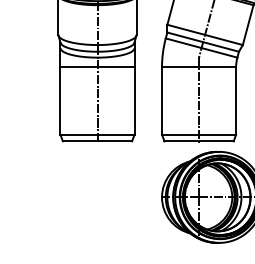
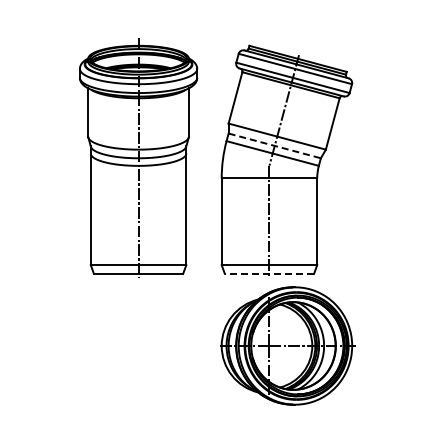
line: (202, 41) -> (274, 145), solid -> dashed
line: (97, 67) -> (138, 178), removed
line: (199, 141) -> (269, 273), solid -> dashed

